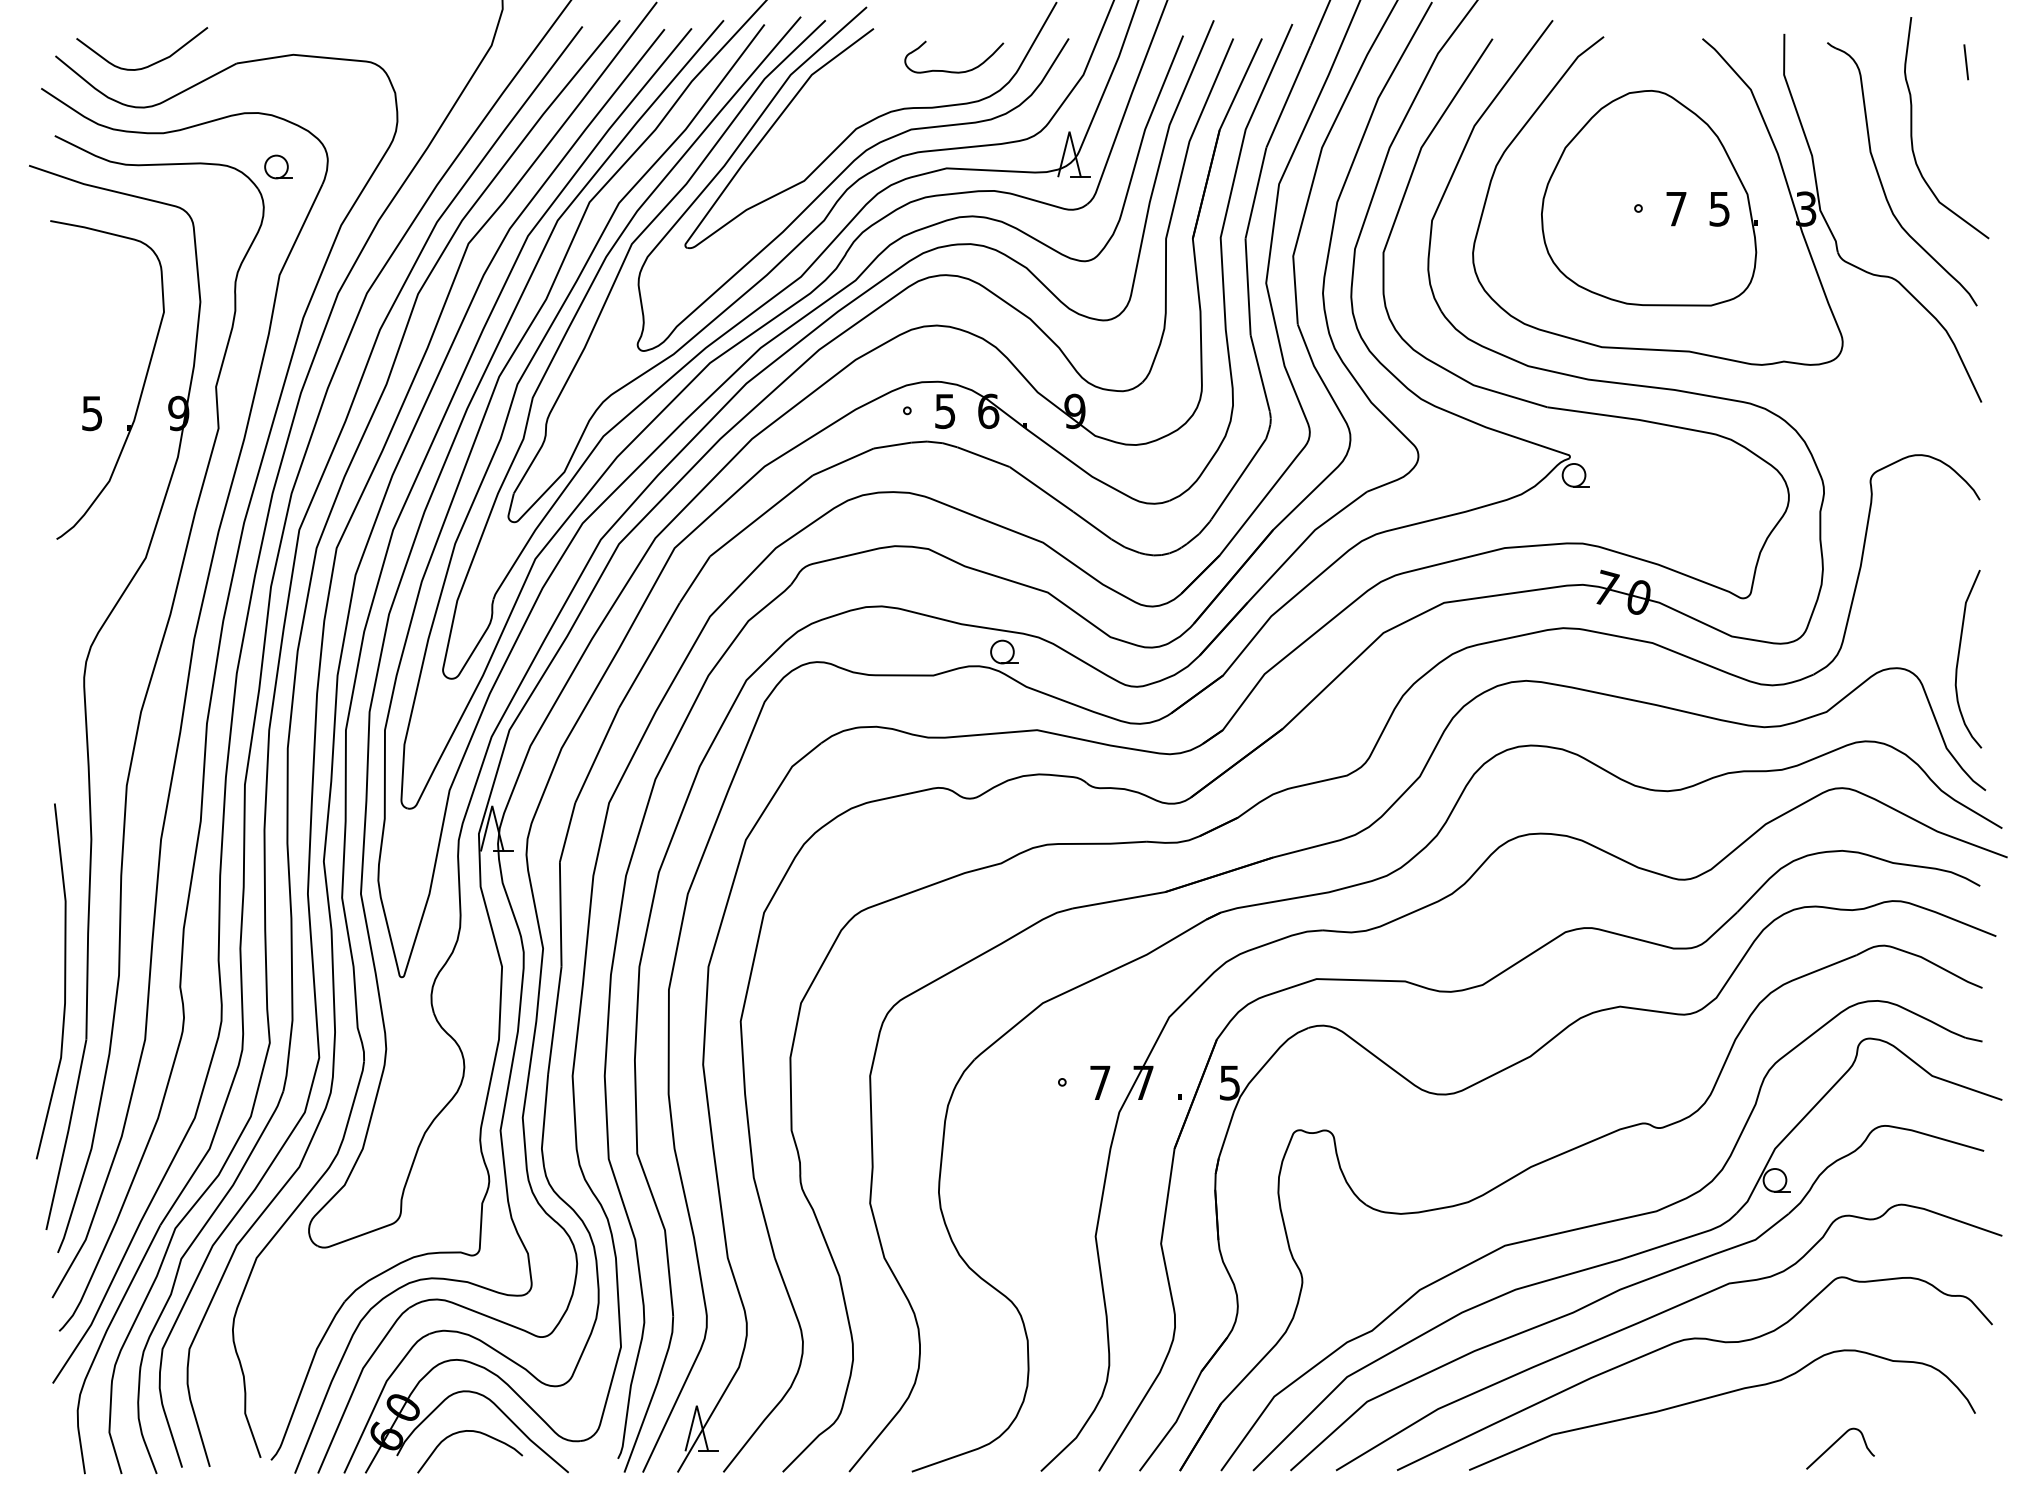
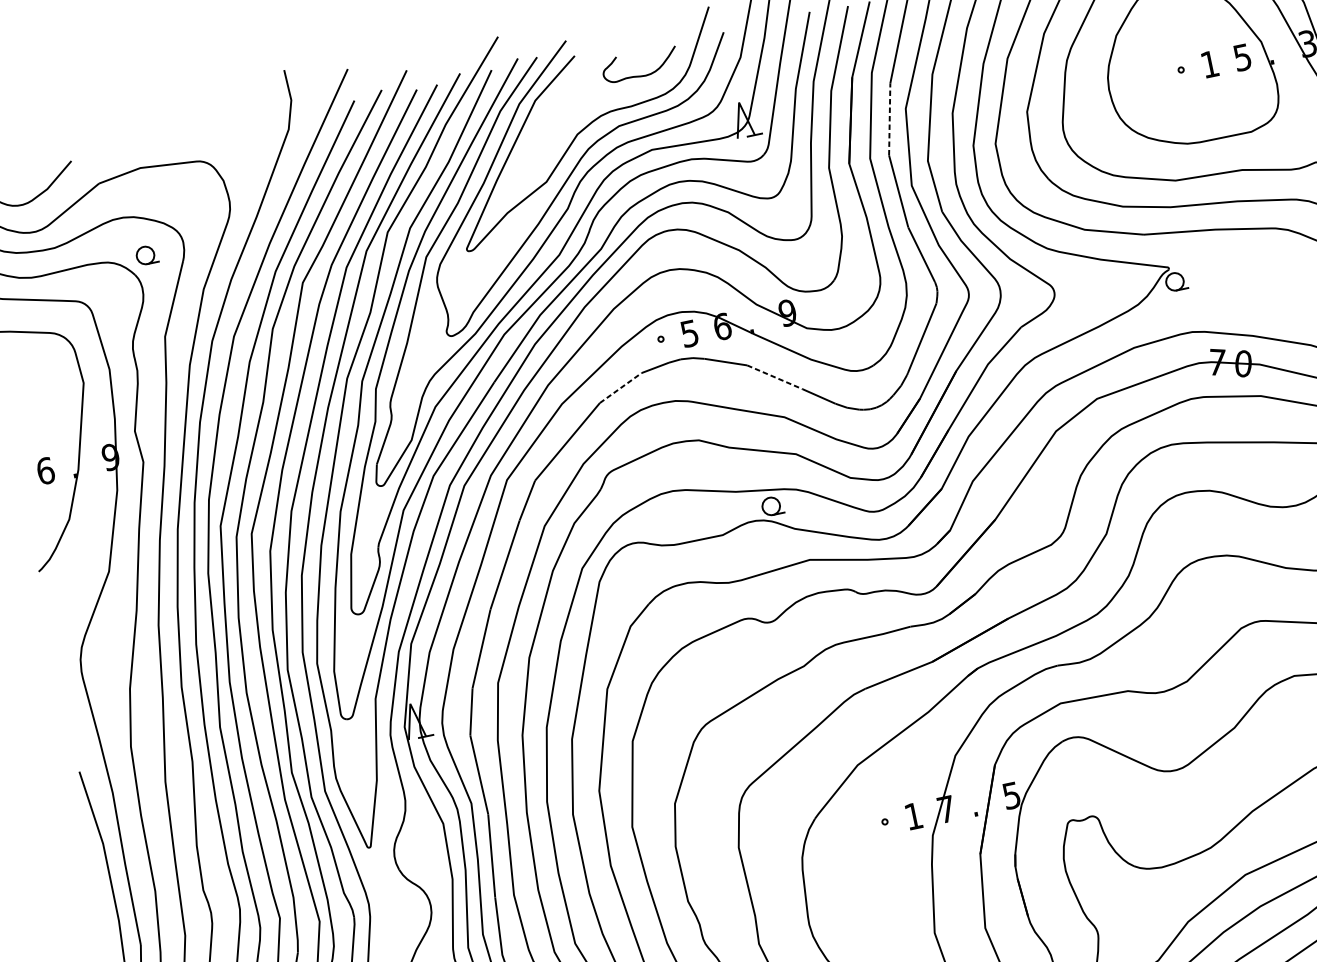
line: (1255, 193) -> (889, 119), solid -> dashed
text: (1676, 209) -> (1210, 64), 7 -> 1
text: (92, 413) -> (45, 471), 5 -> 6
line: (843, 461) -> (620, 387), solid -> dashed
line: (1041, 489) -> (774, 377), solid -> dashed
text: (1100, 1082) -> (913, 815), 7 -> 1

